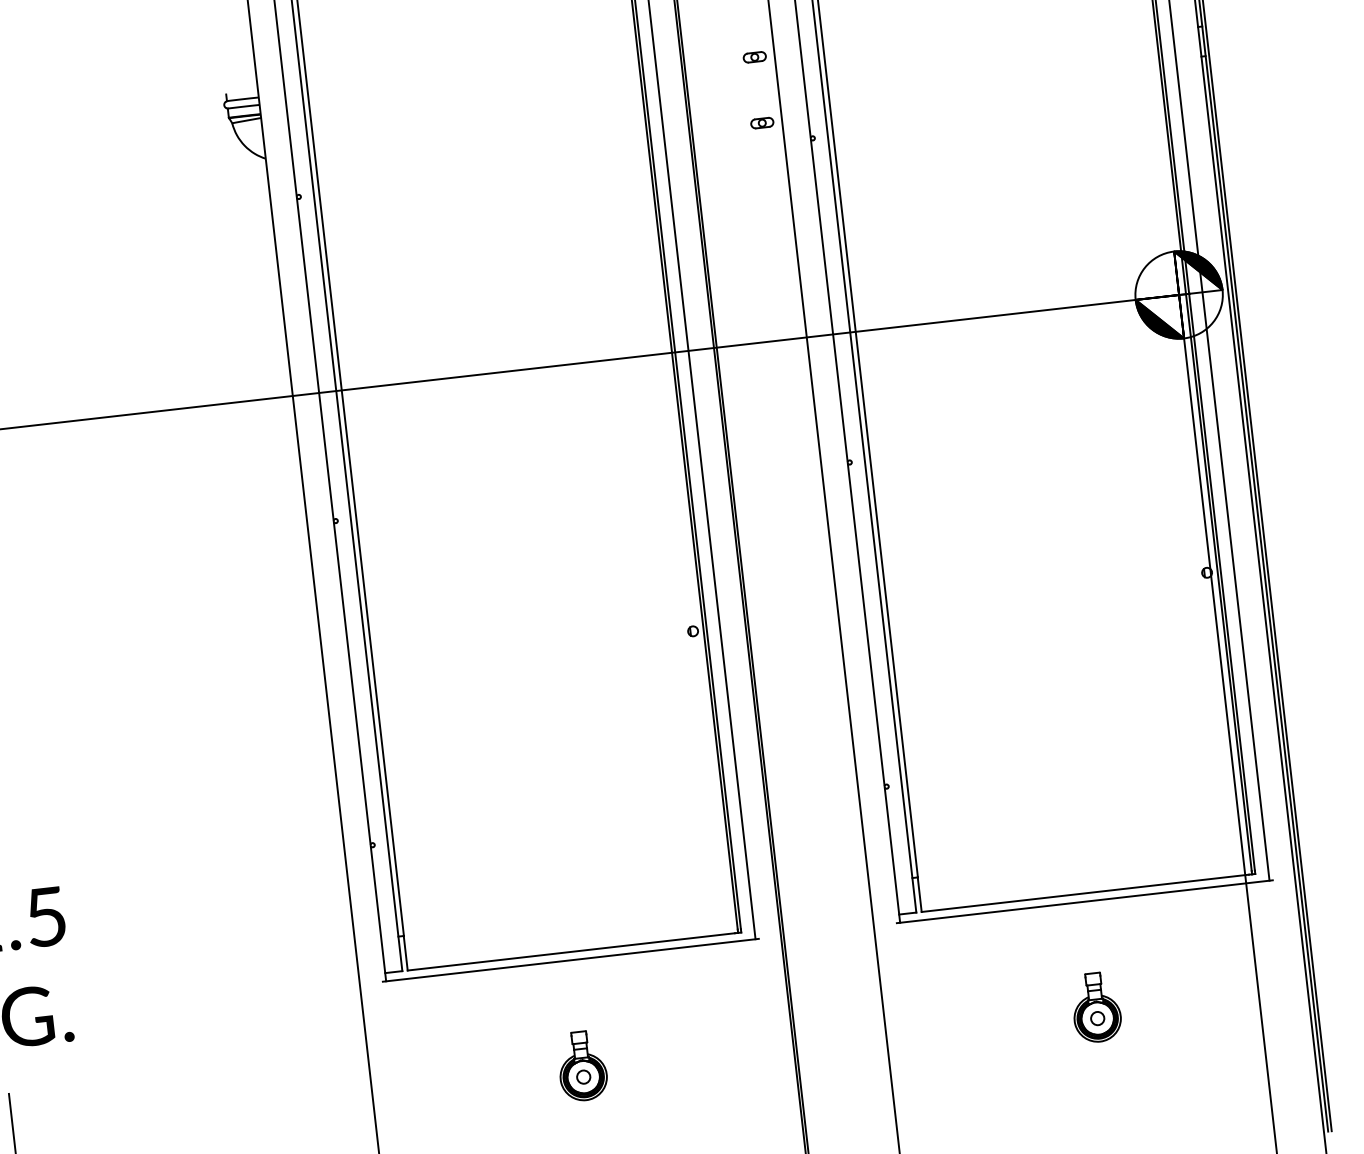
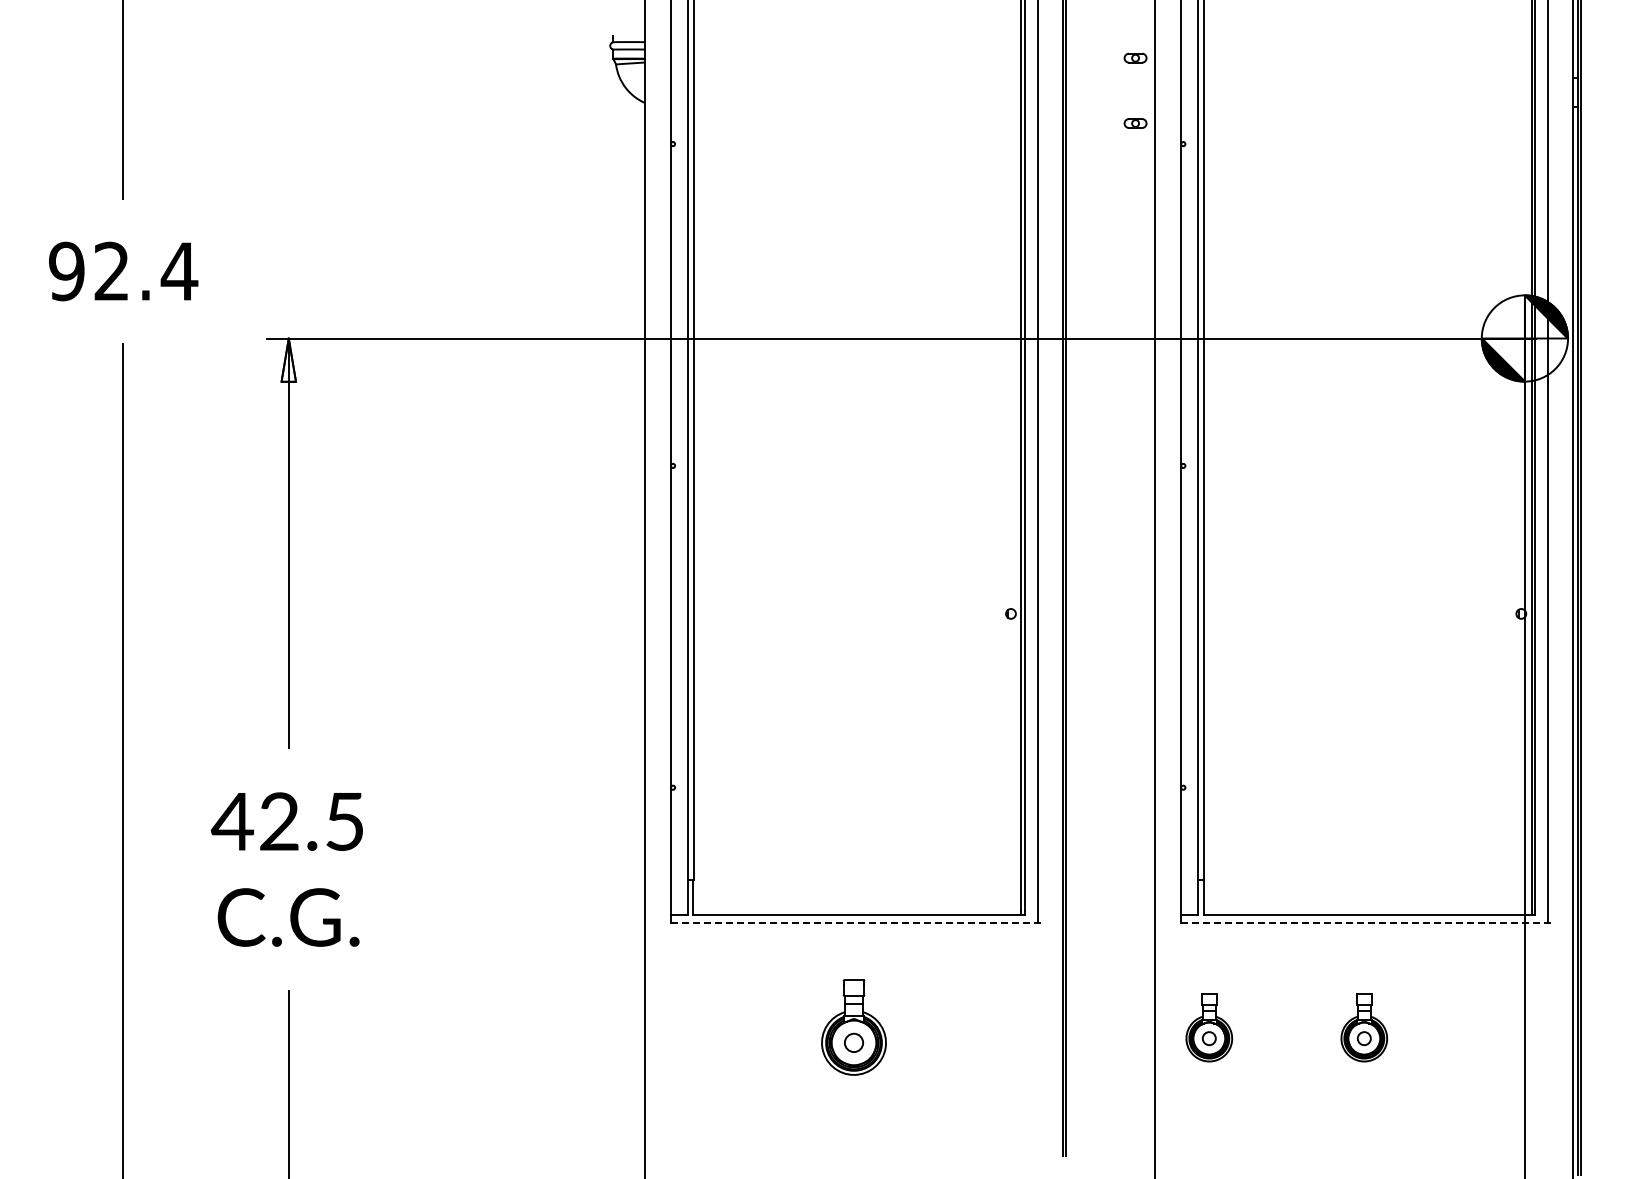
line: (1084, 901) -> (1364, 922), solid -> dashed
line: (570, 960) -> (854, 922), solid -> dashed
part: (940, 1025) -> (1209, 1027), added
part: (581, 1065) -> (853, 1027), size x1.4

